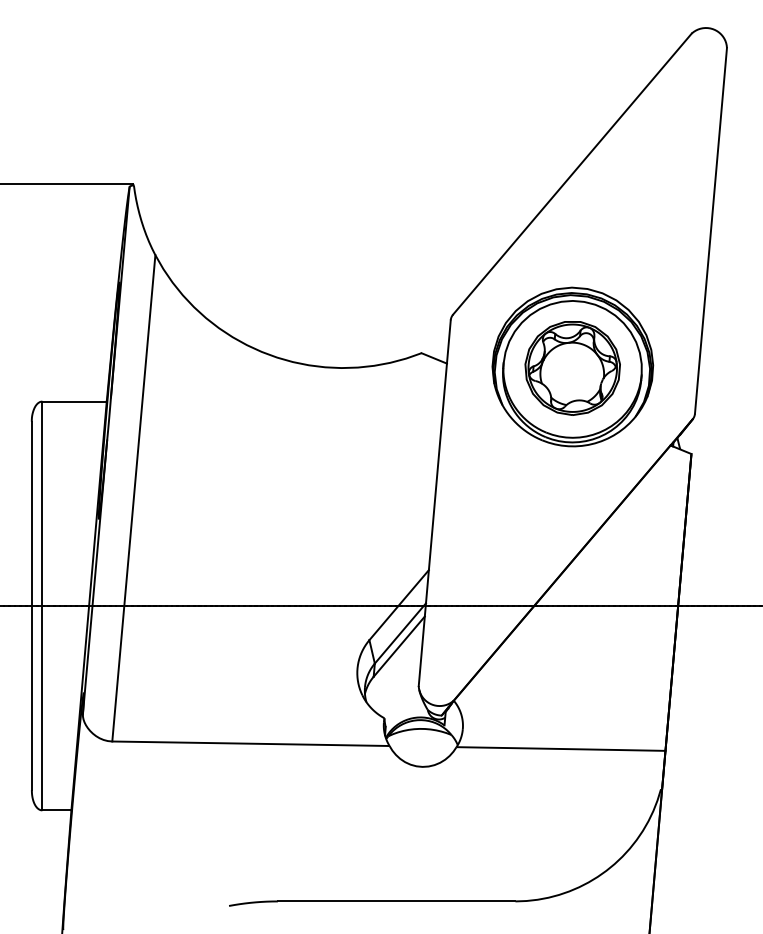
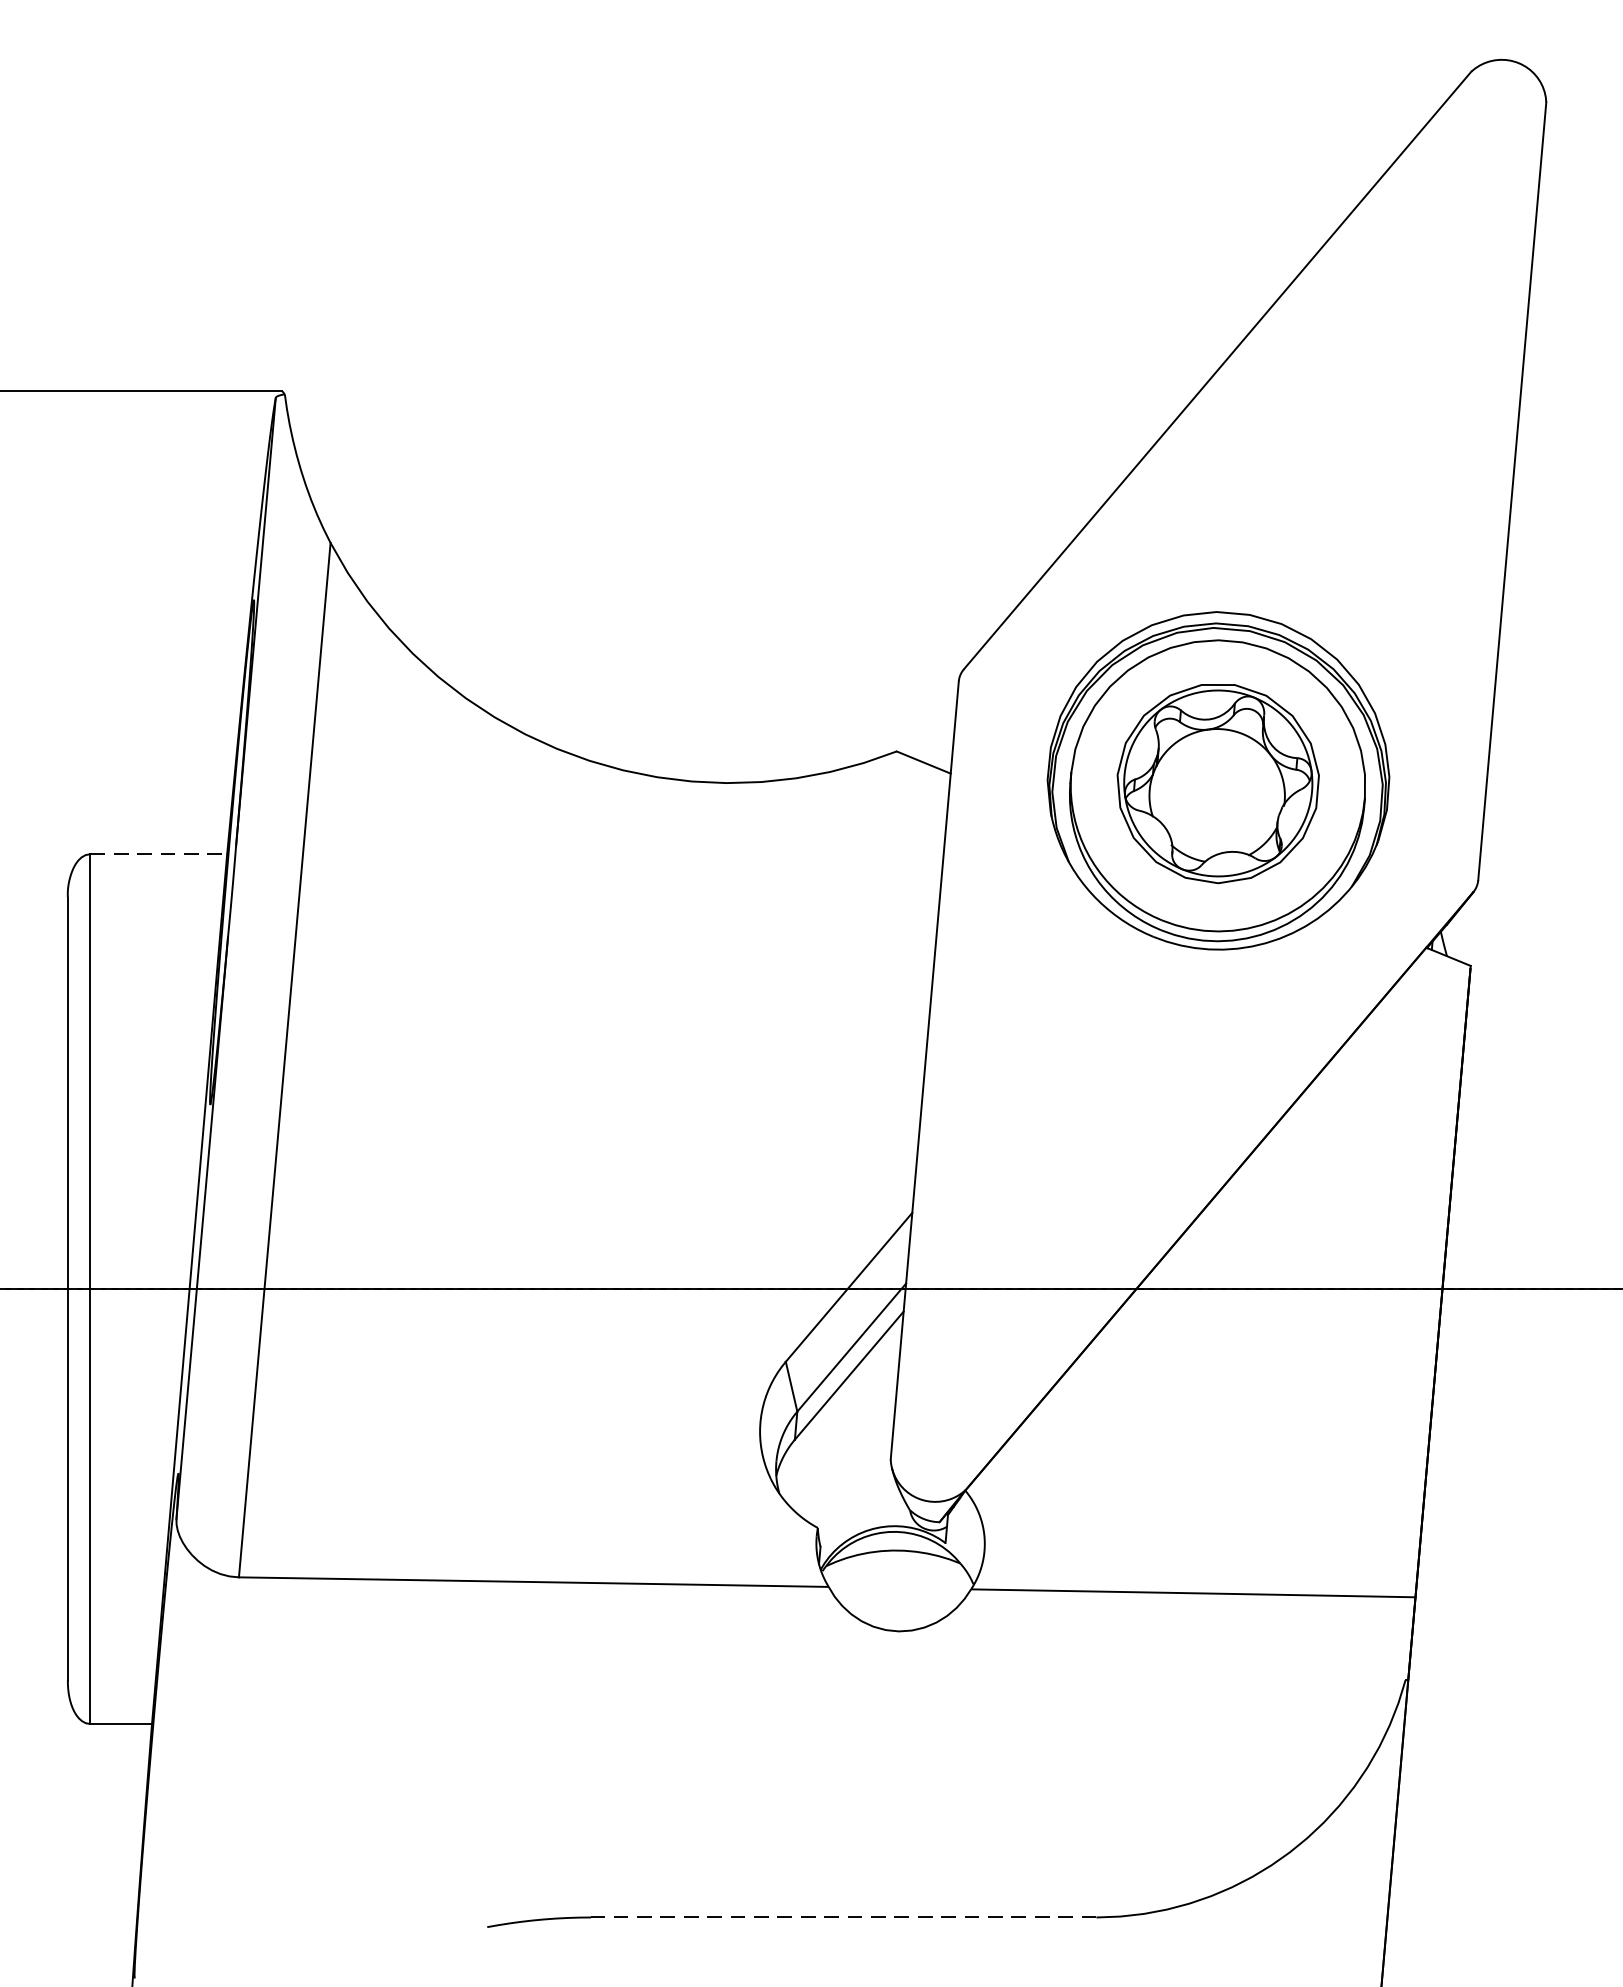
line: (75, 401) -> (160, 854), solid -> dashed
line: (396, 901) -> (843, 1917), solid -> dashed

